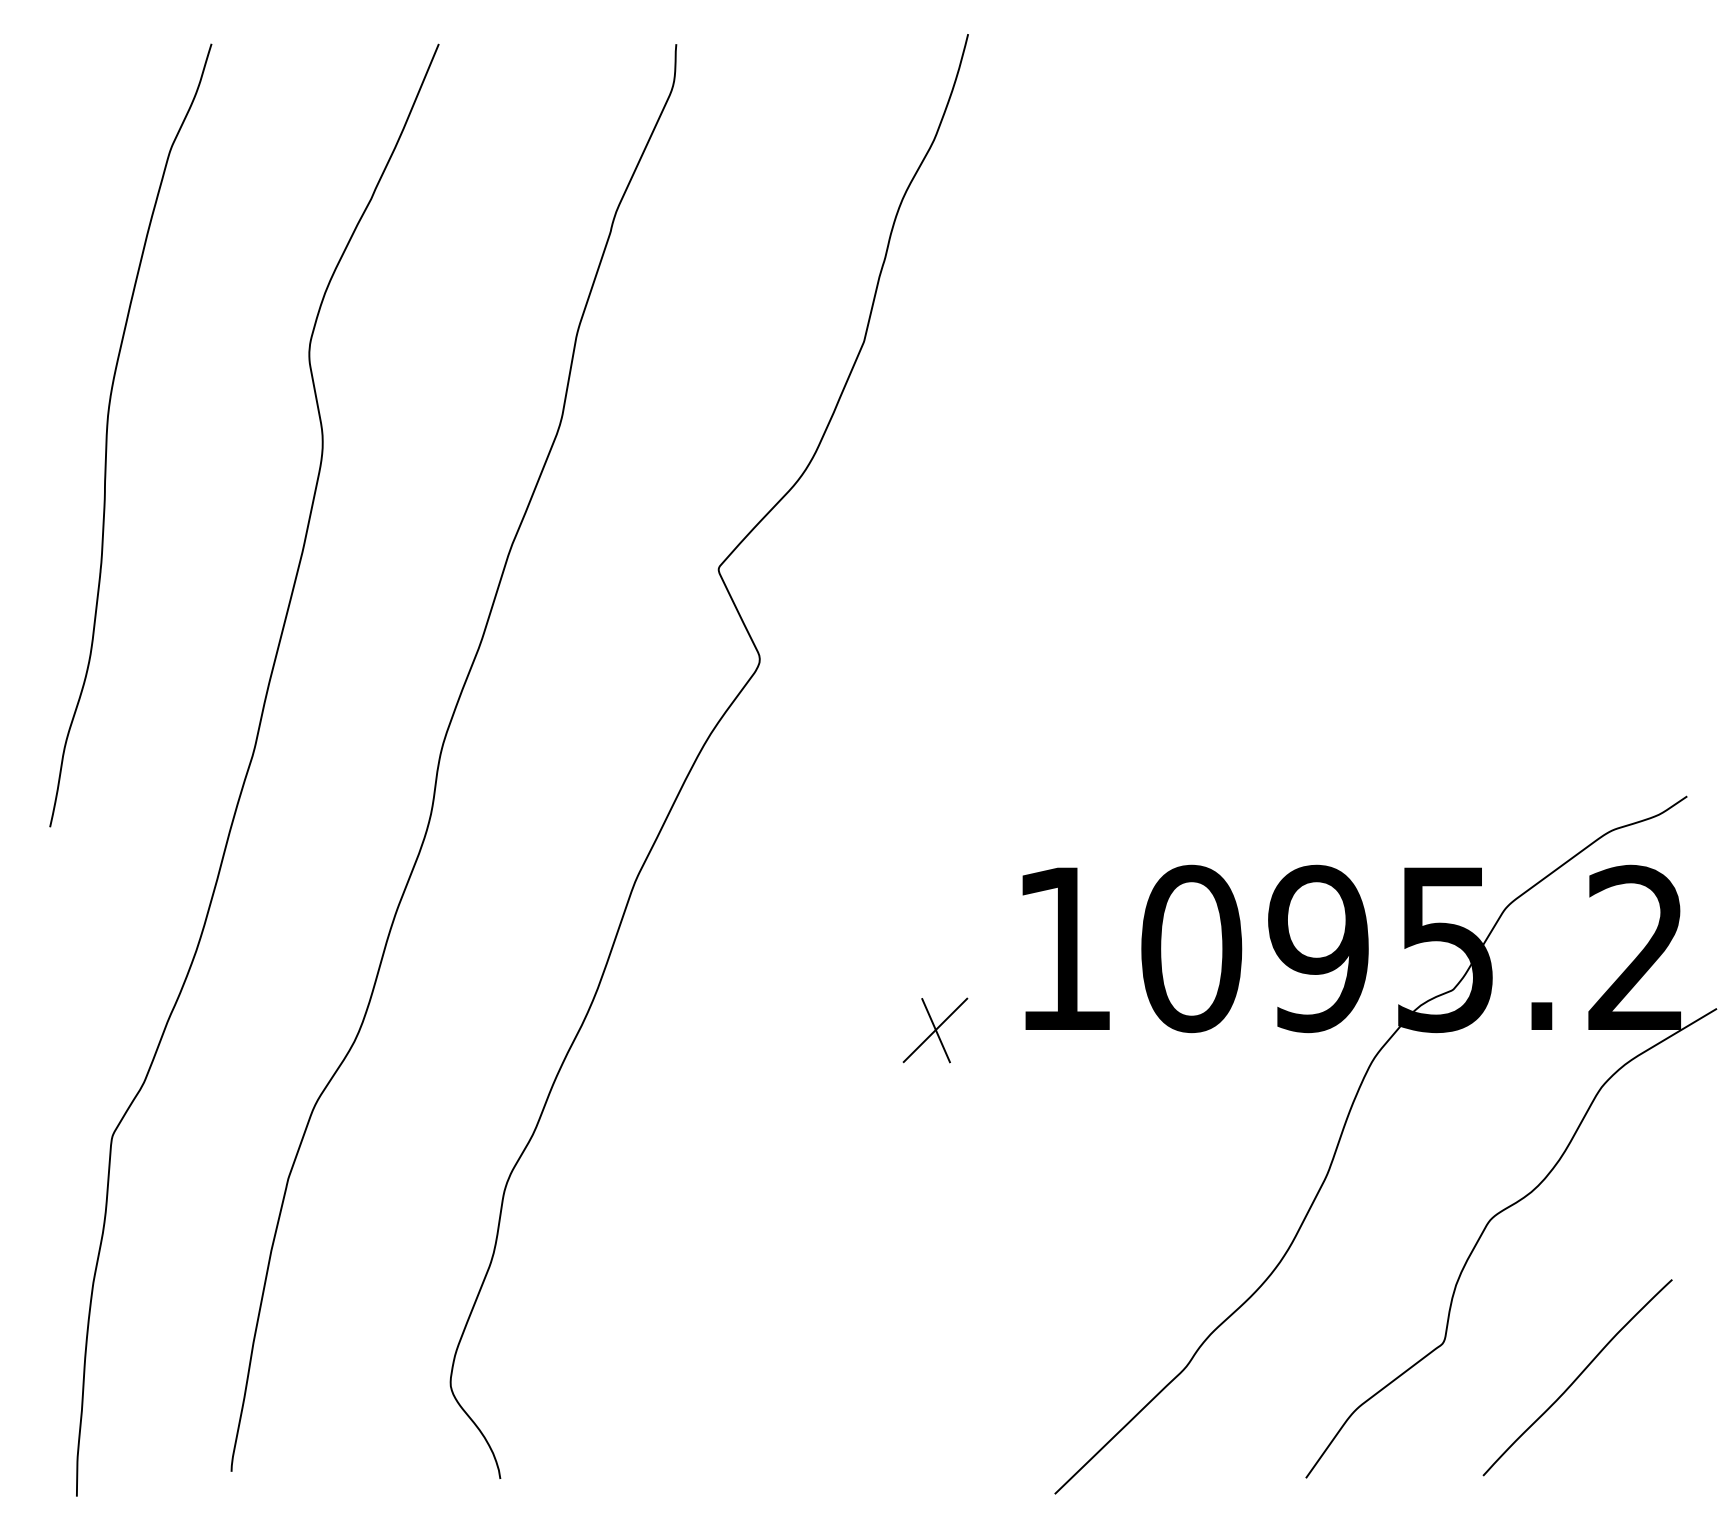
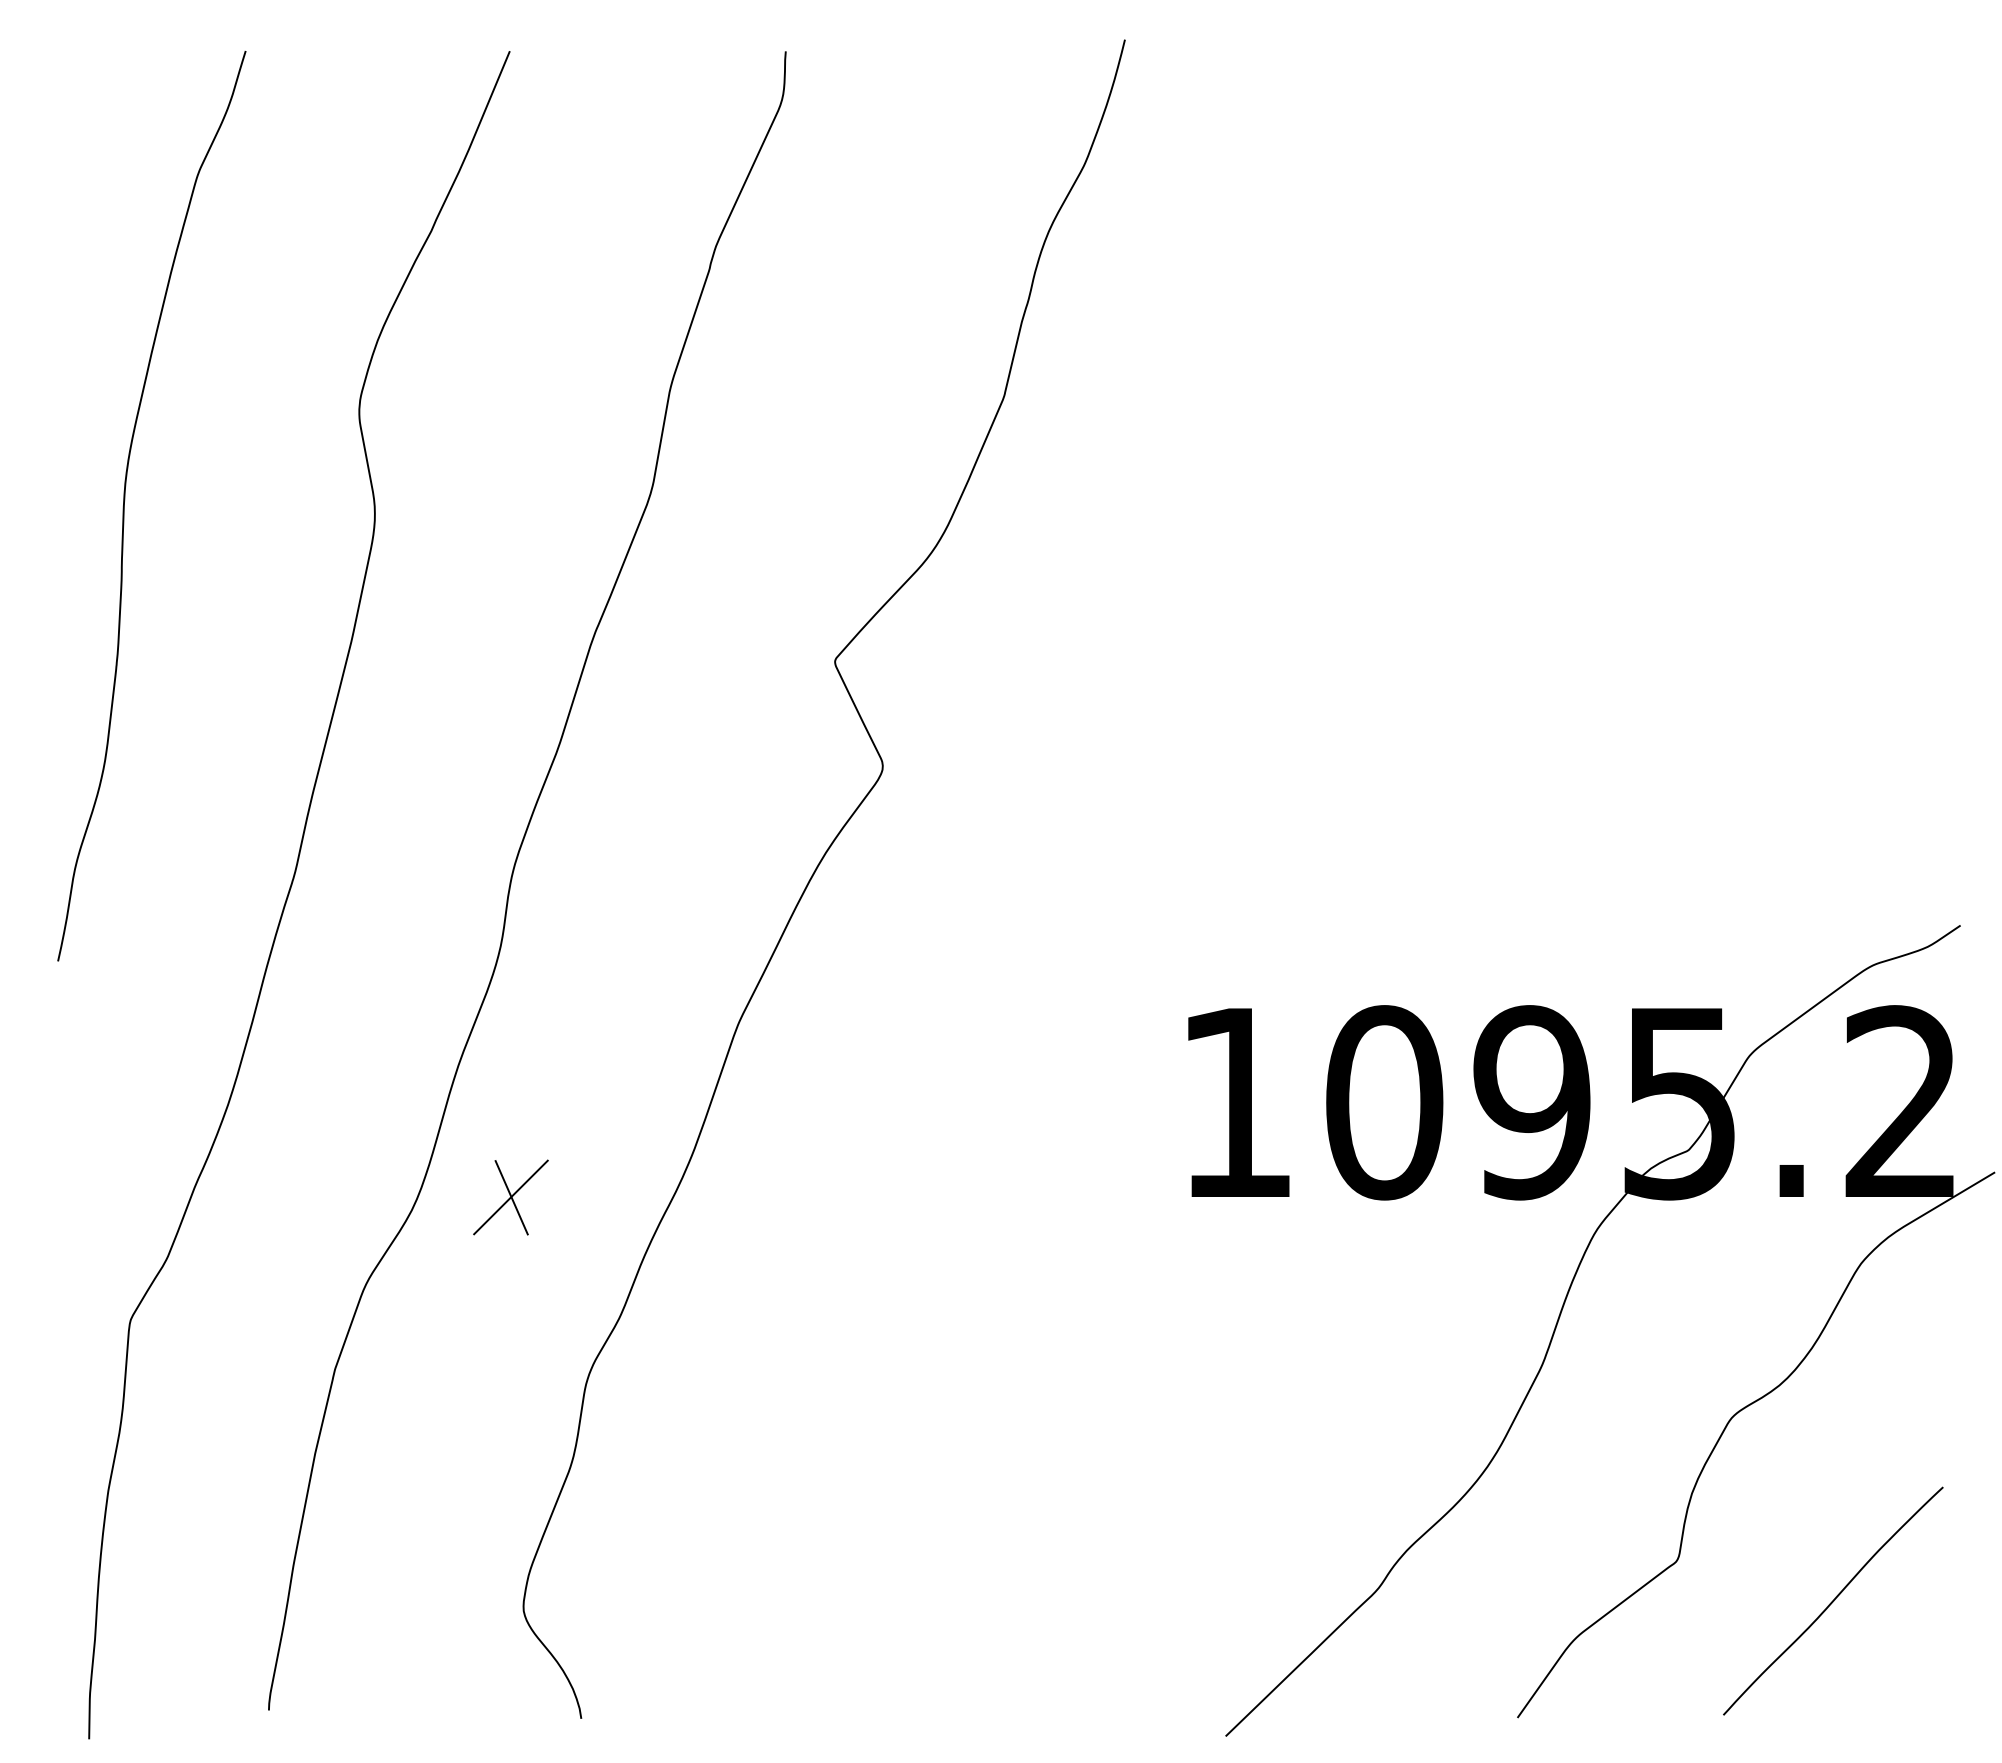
part: (935, 1030) -> (510, 1197), moved

